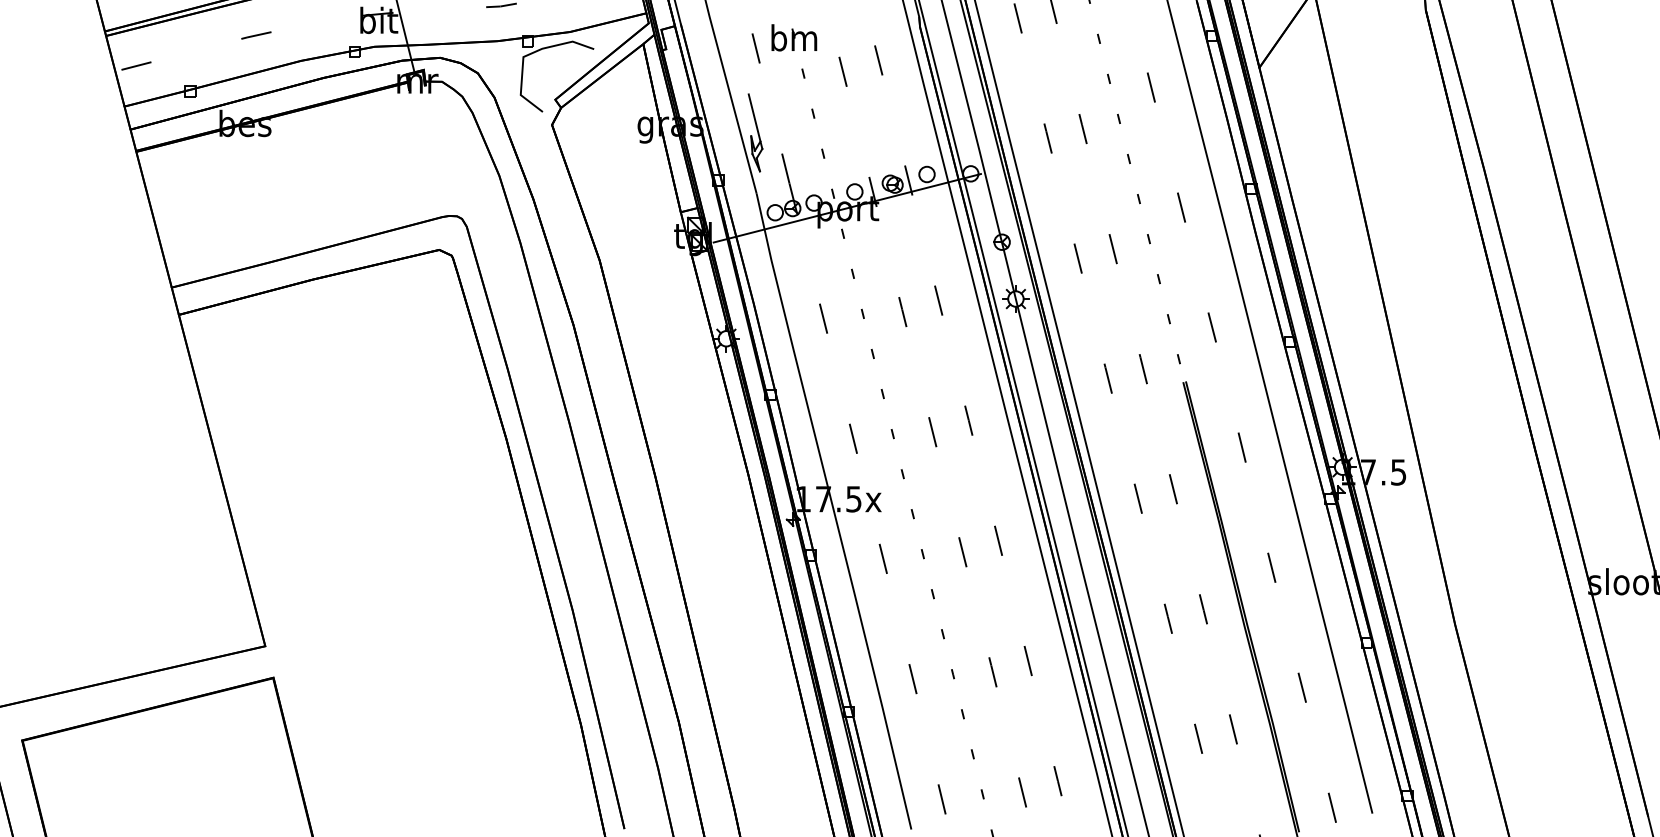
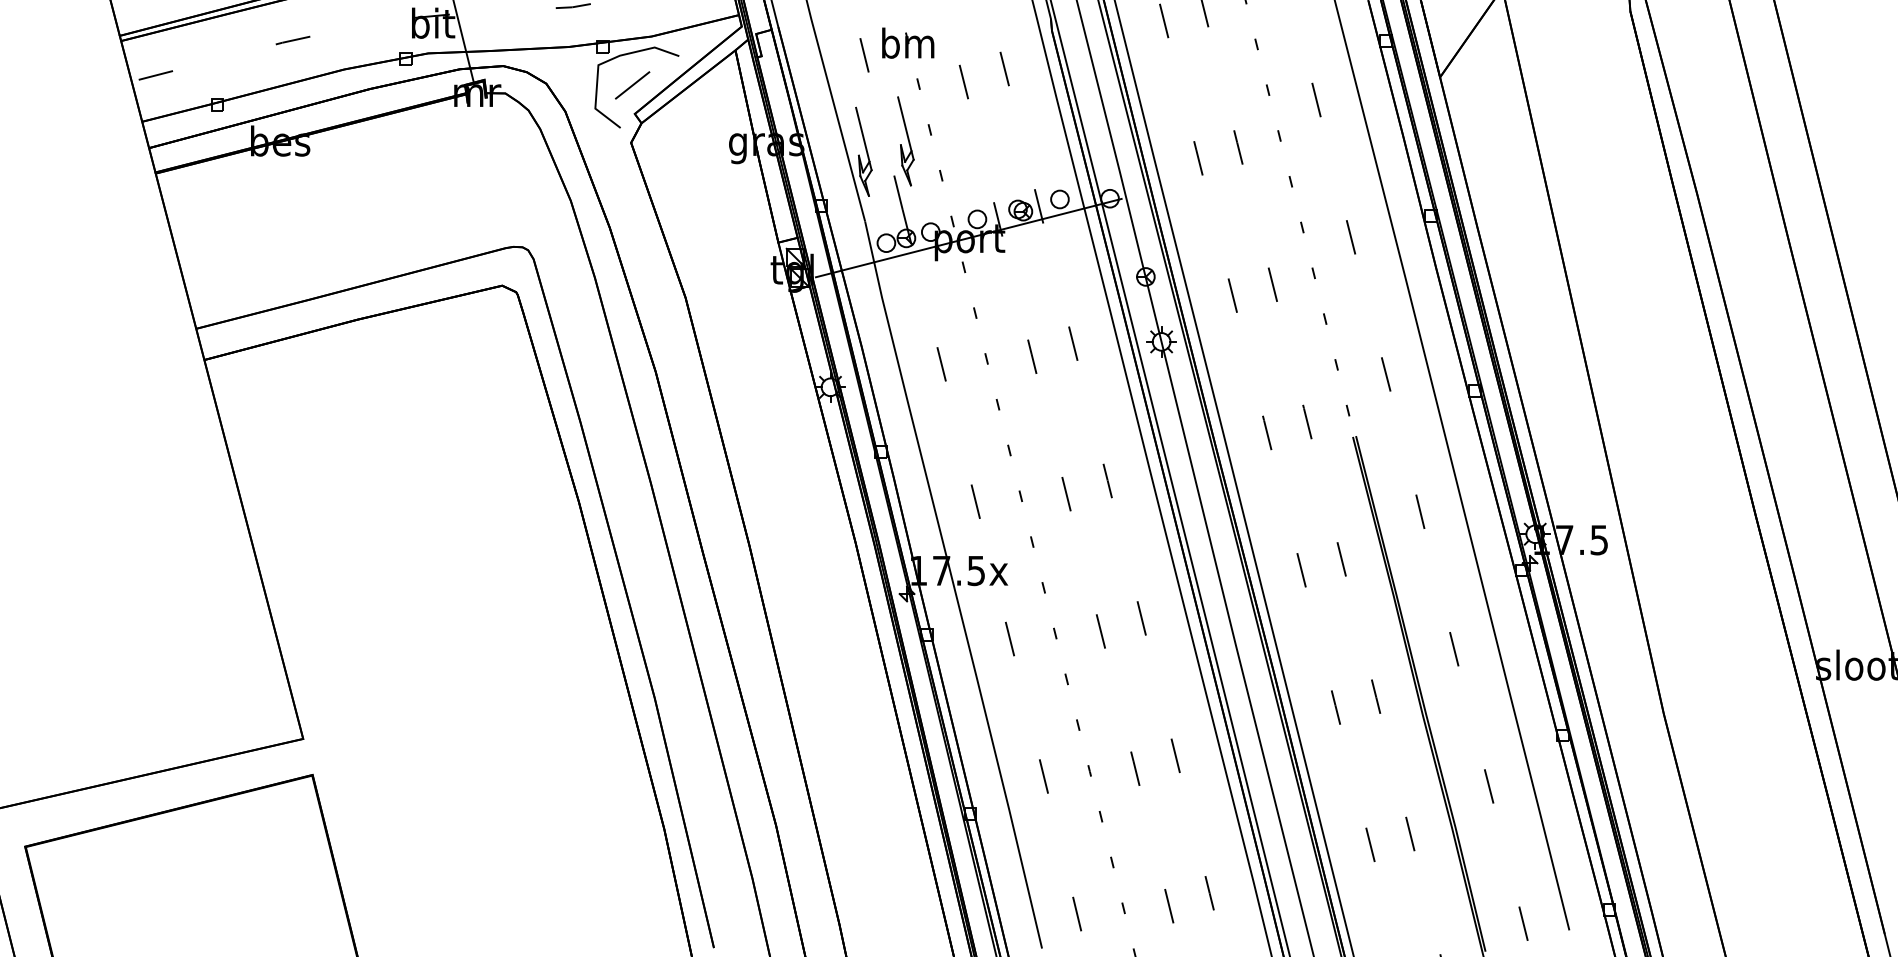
line: (552, 74) -> (631, 85), added
part: (792, 123) -> (906, 141), added

